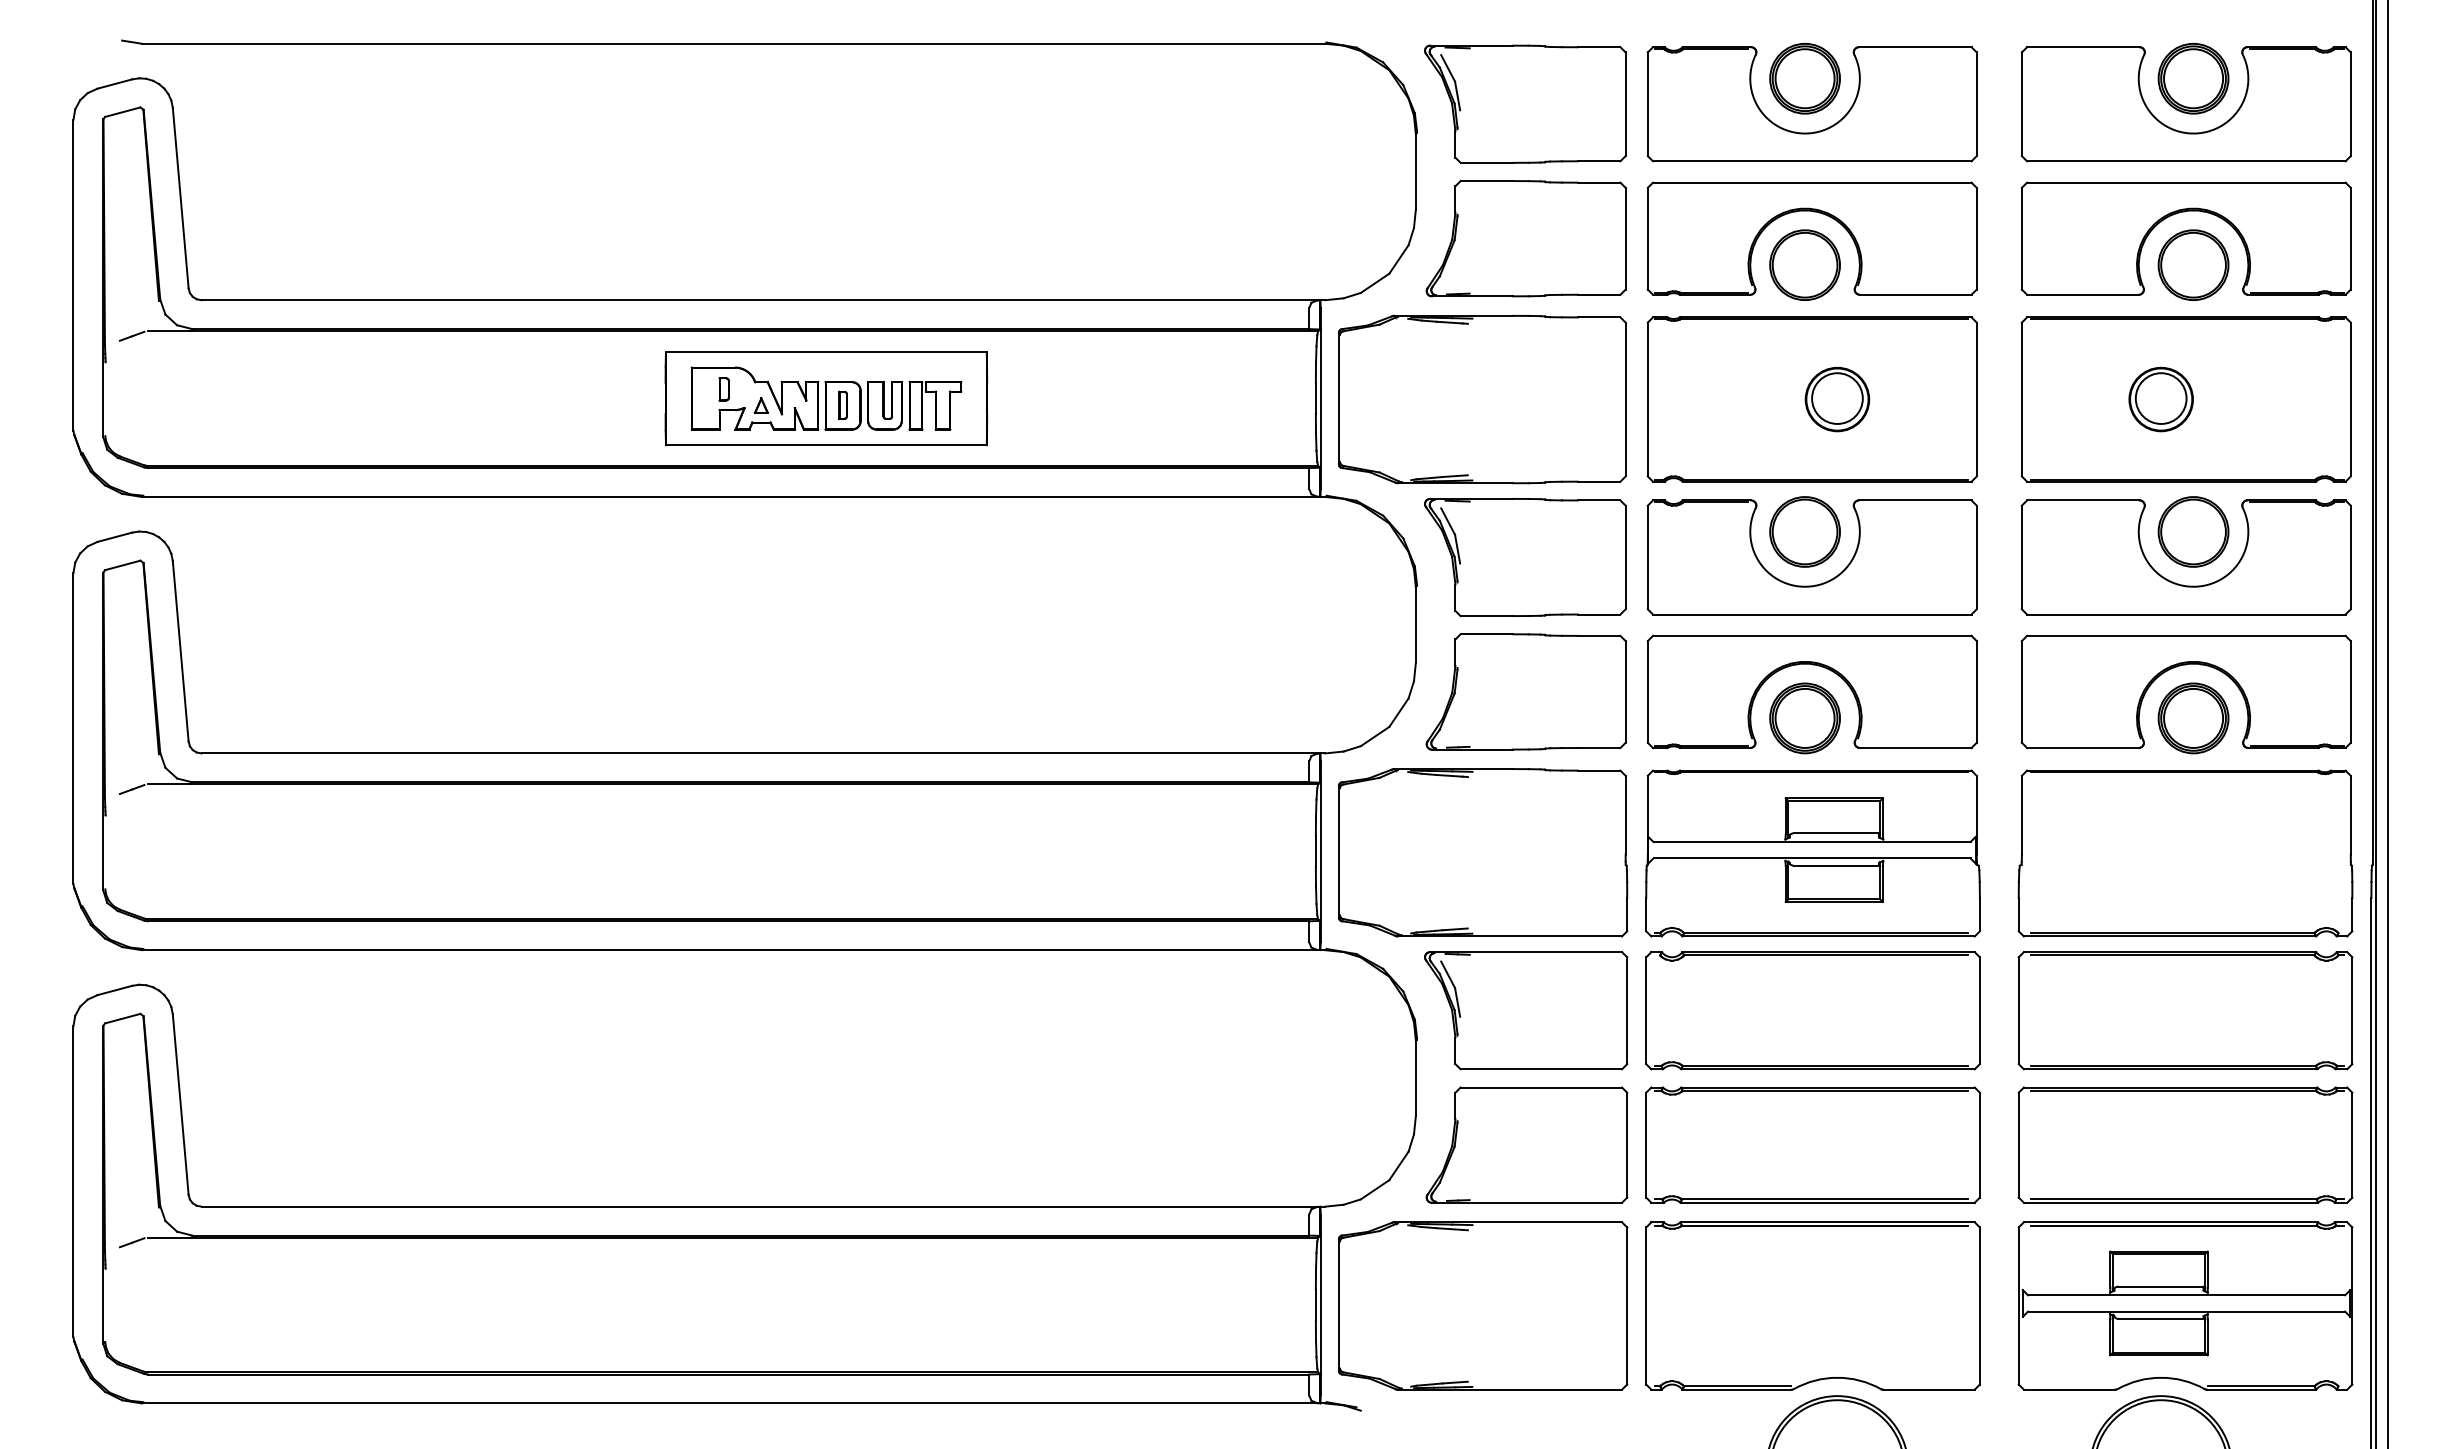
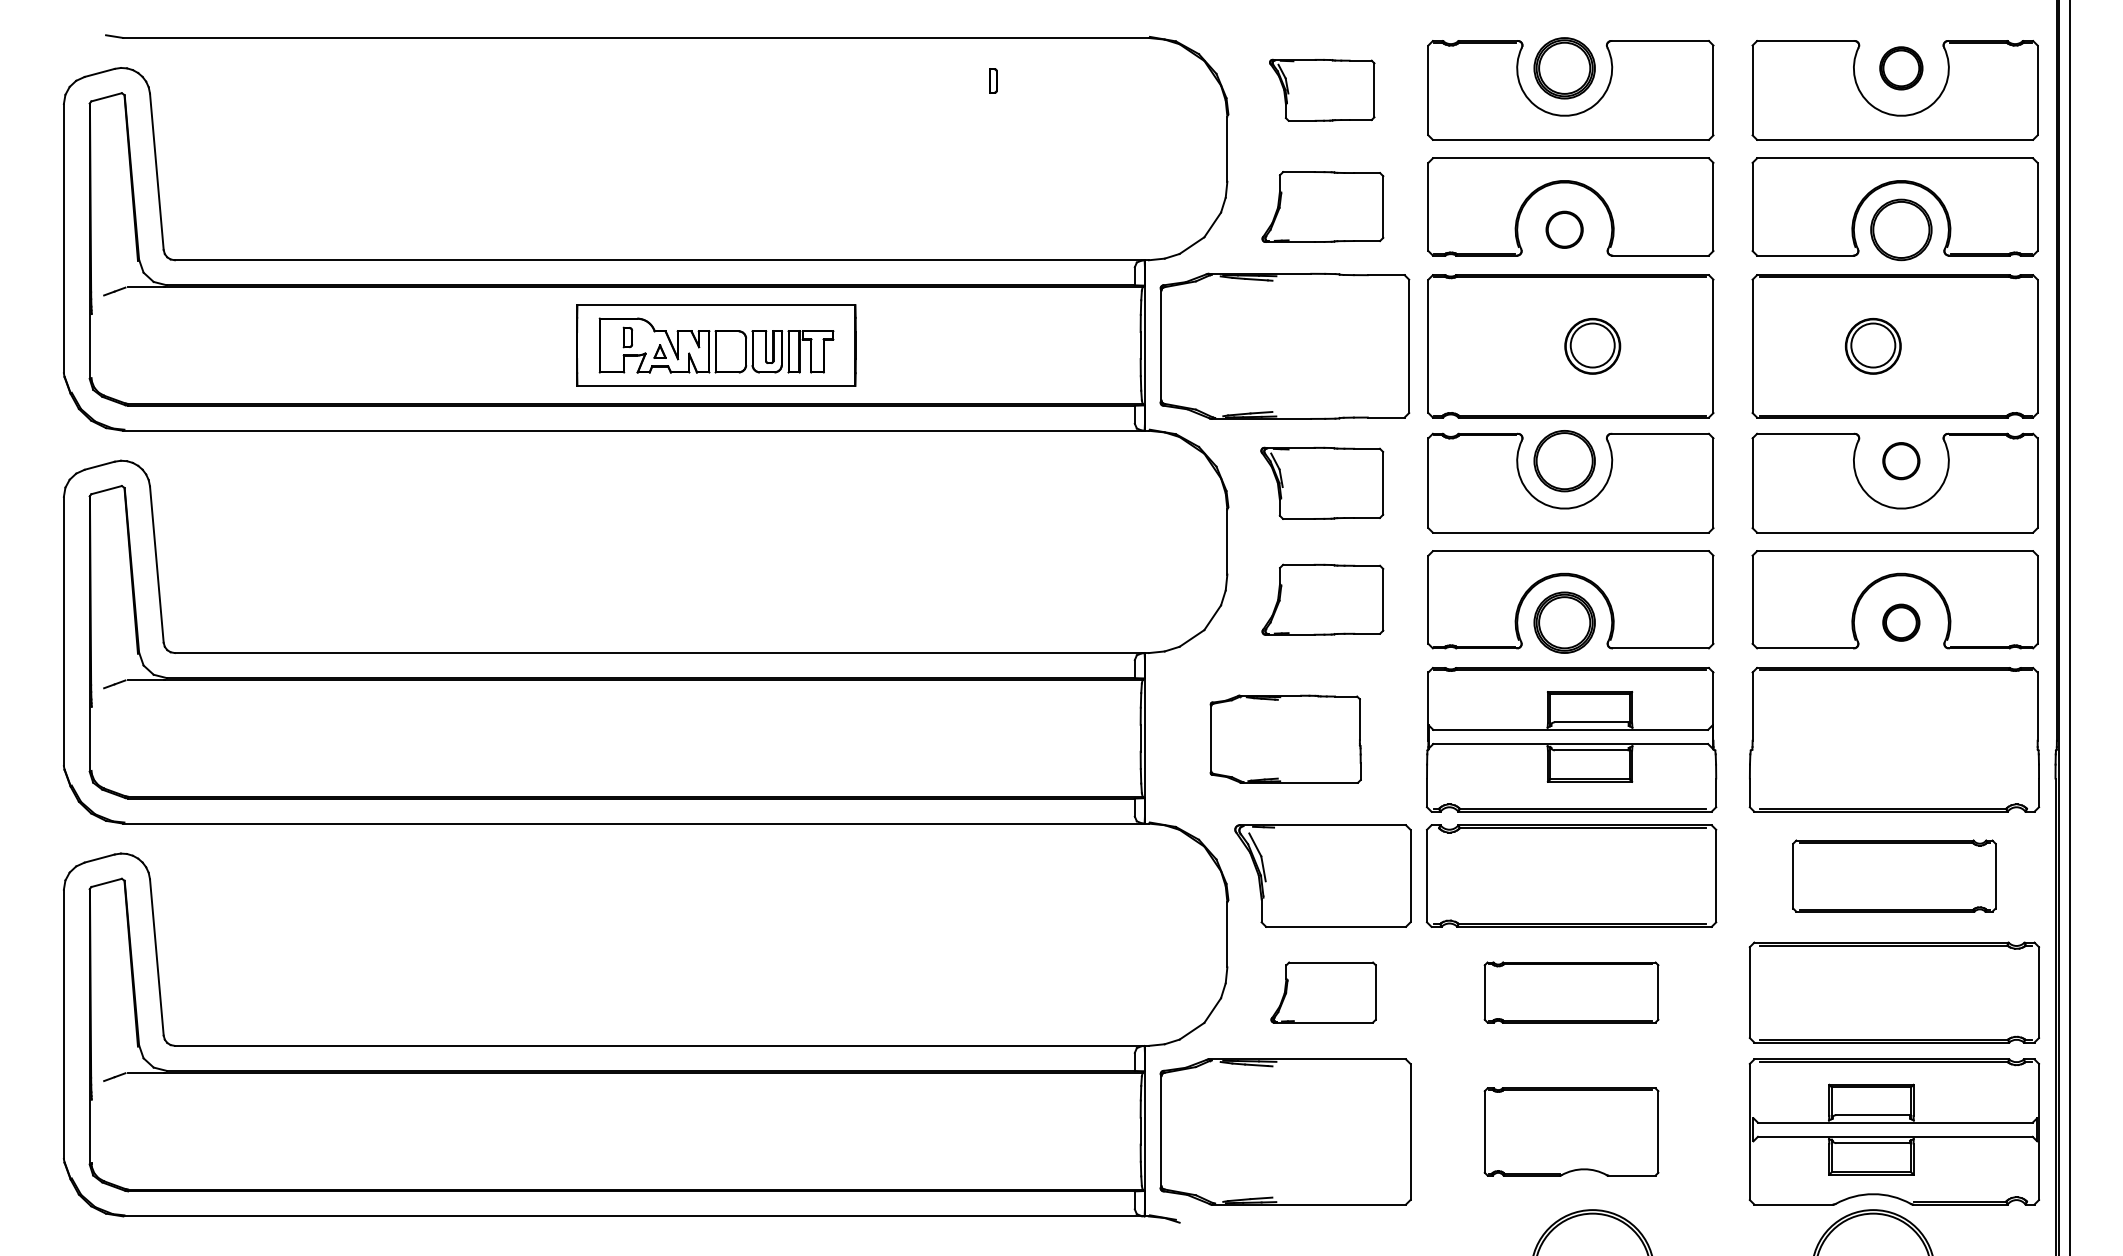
part: (2193, 78) -> (1901, 68), size x0.7
part: (1525, 103) -> (1322, 89), size x0.6
part: (1525, 238) -> (1322, 206), size x0.7
part: (1804, 264) -> (1564, 229), size x0.6
part: (842, 405) -> (993, 81), moved
part: (2193, 531) -> (1901, 460), size x0.6
part: (1525, 557) -> (1322, 483), size x0.7
part: (1525, 691) -> (1322, 599), size x0.7
part: (2193, 718) -> (1901, 622), size x0.6
part: (1483, 852) -> (1285, 738), size x0.6
part: (2185, 1010) -> (1894, 875), size x0.7
part: (1526, 1144) -> (1323, 992), size x0.6
part: (1812, 1144) -> (1571, 992), size x0.6
part: (1812, 1305) -> (1571, 1131), size x0.6

